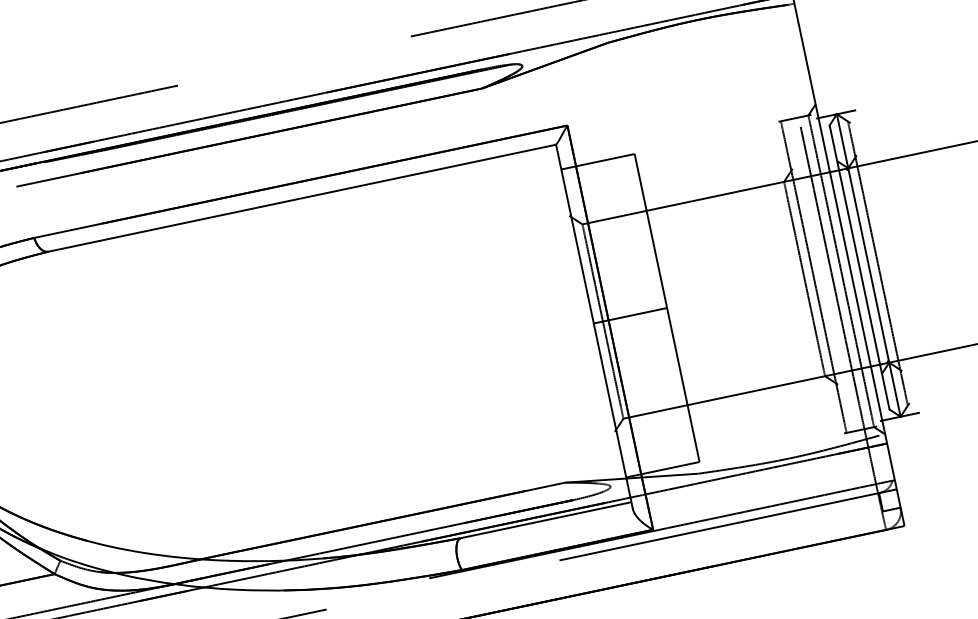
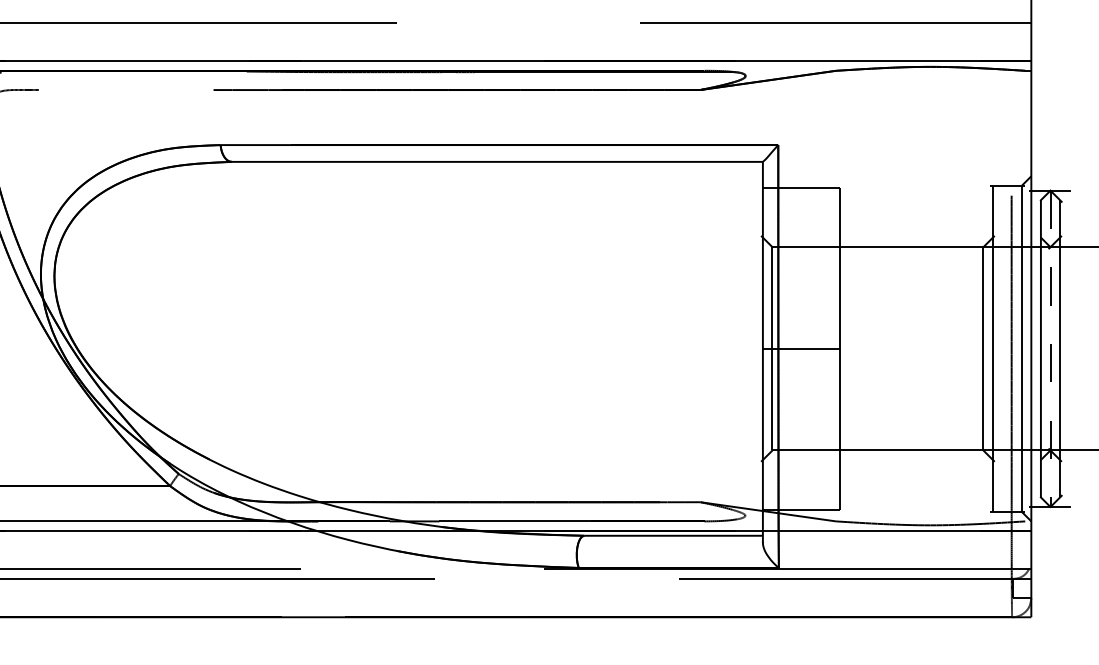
line: (868, 266) -> (1050, 349), solid -> dashed

